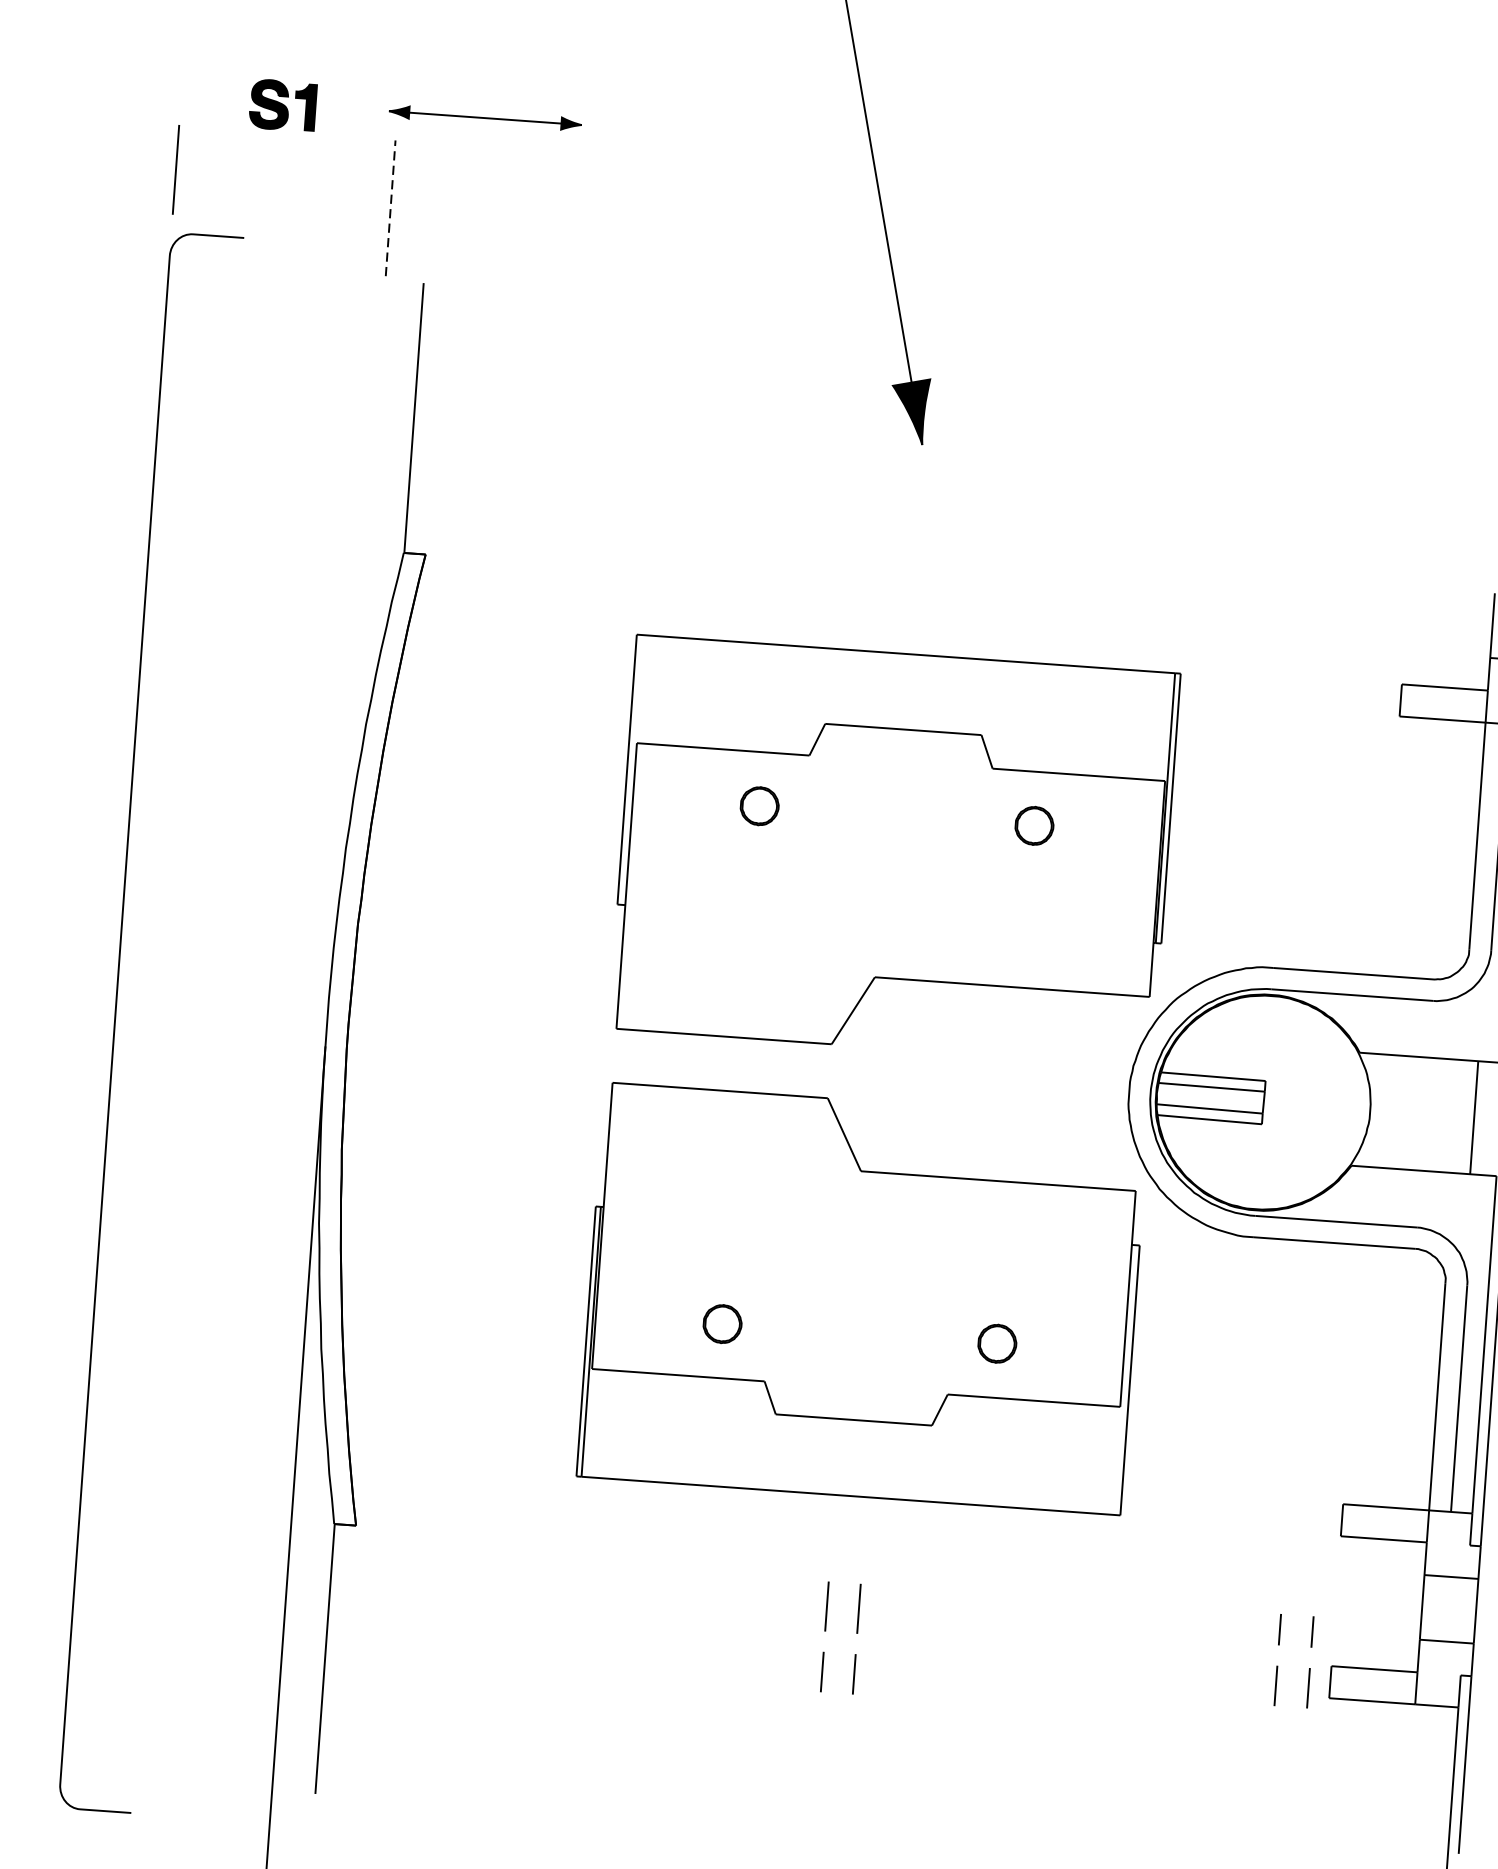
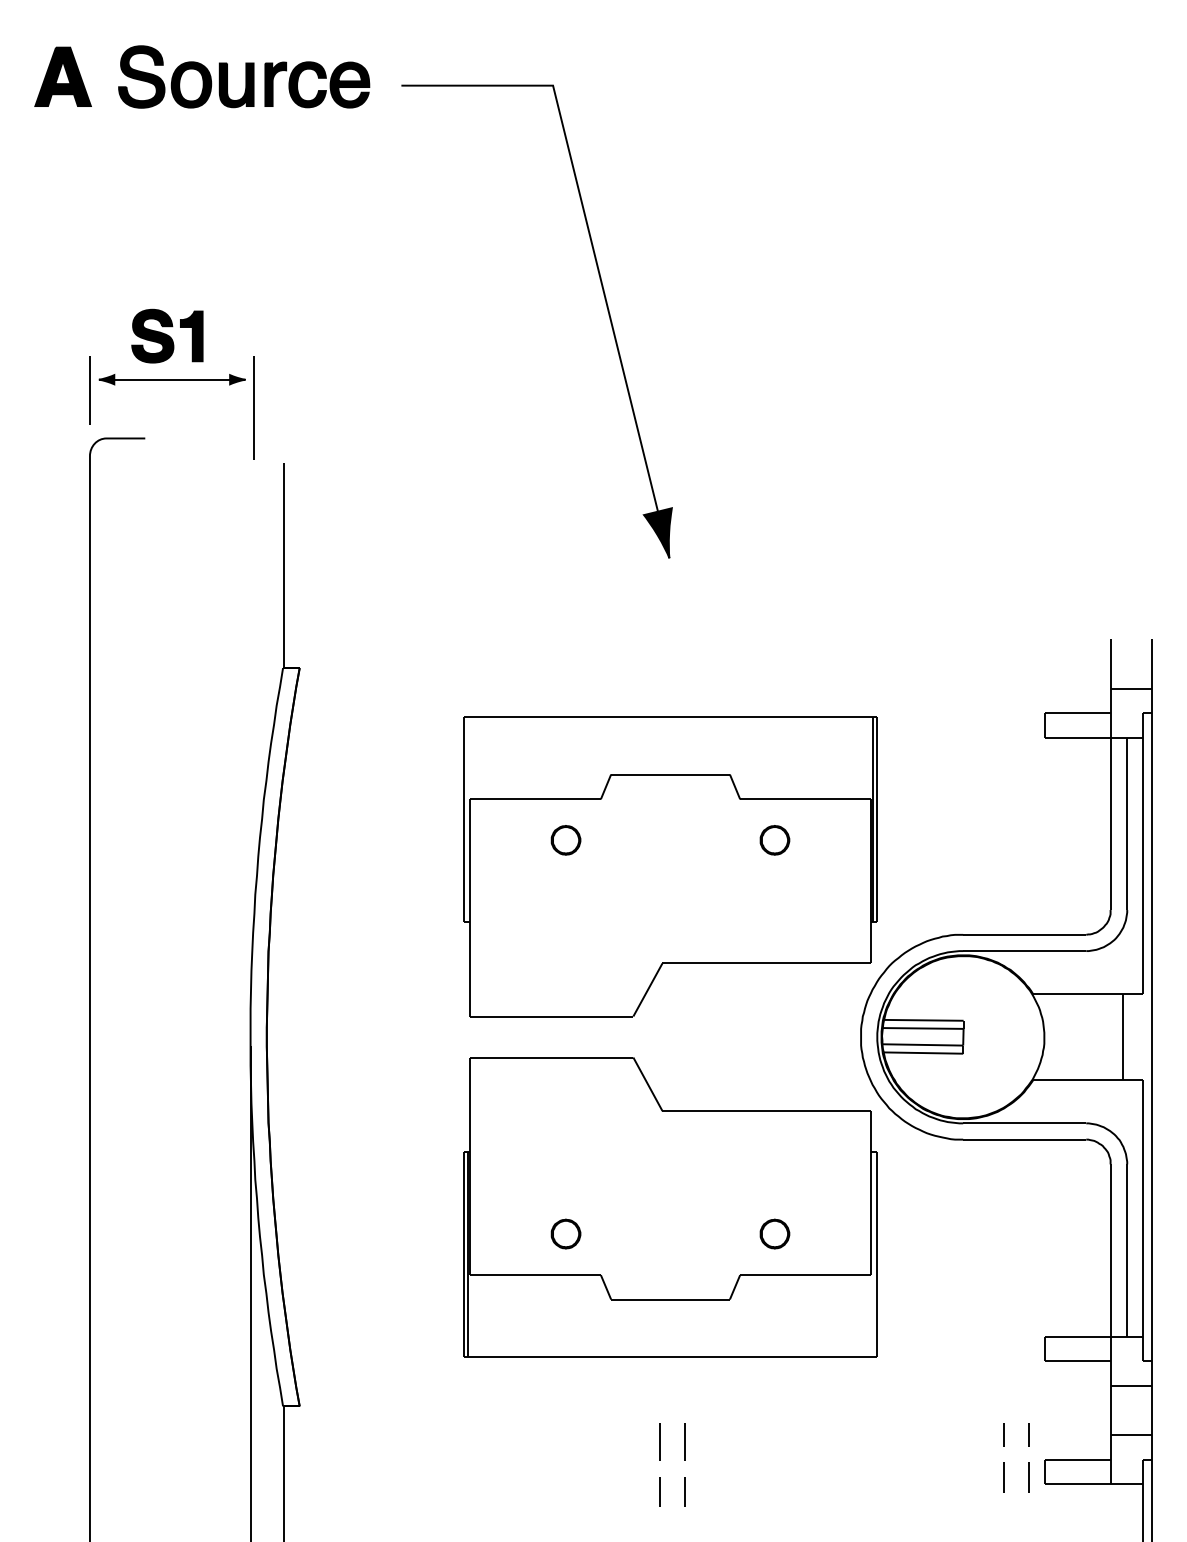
part: (283, 104) -> (167, 335), size x1.43
part: (484, 117) -> (171, 379), moved
line: (390, 208) -> (254, 408), dashed -> solid

